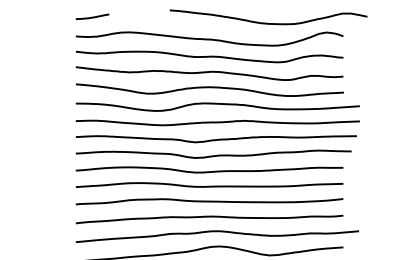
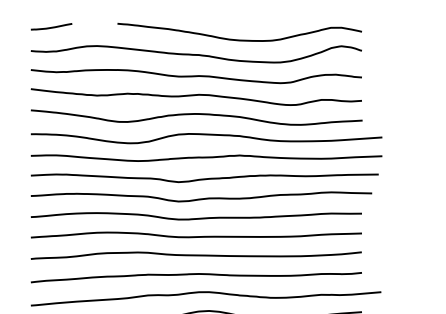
curve: (267, 22) -> (238, 38), moved

